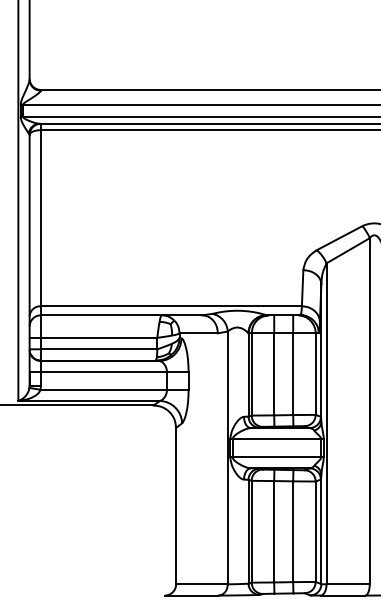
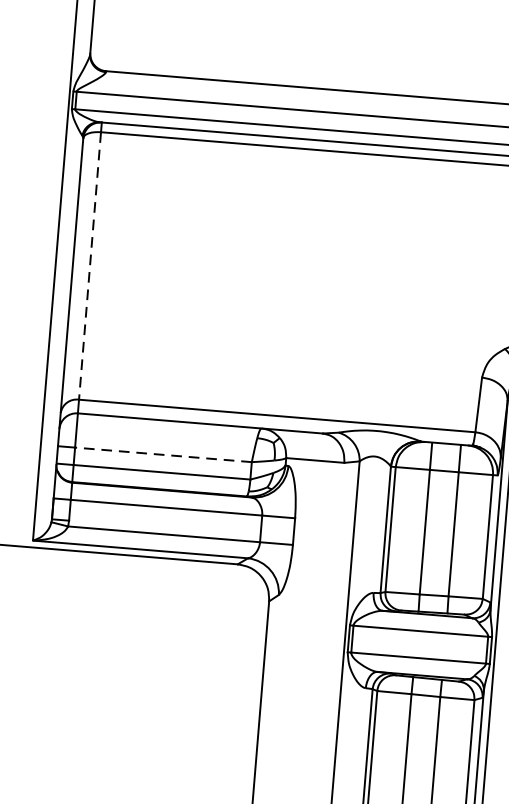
line: (40, 218) -> (89, 266), solid -> dashed
line: (98, 337) -> (162, 454), solid -> dashed

